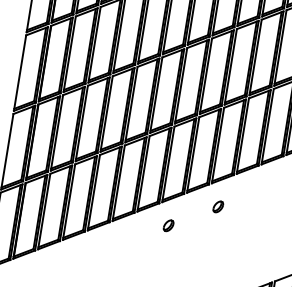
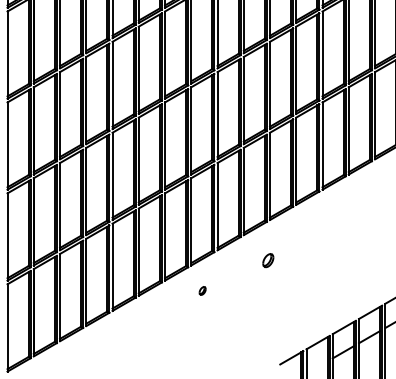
part: (218, 206) -> (268, 260), moved
part: (168, 225) -> (202, 290), size x0.6

